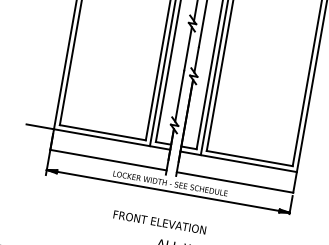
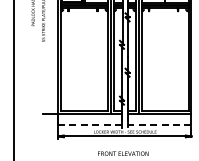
line: (109, 160) -> (90, 125), solid -> dashed
line: (234, 182) -> (159, 125), solid -> dashed

